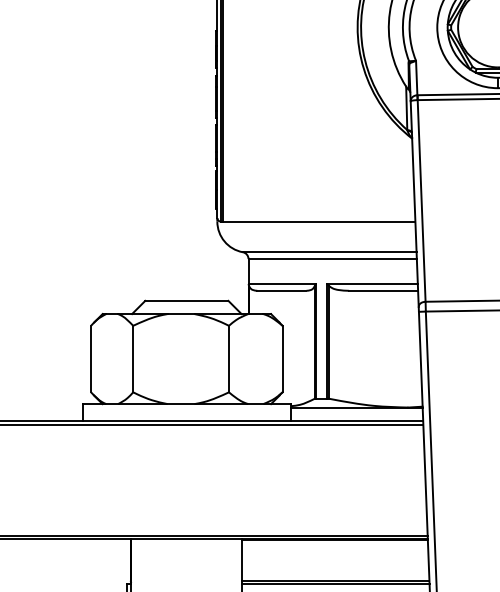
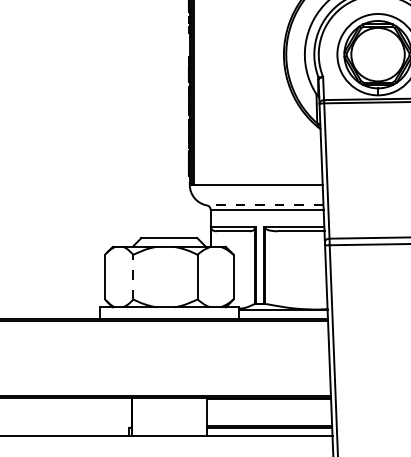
line: (328, 252) -> (264, 205), solid -> dashed
line: (133, 358) -> (133, 276), solid -> dashed

